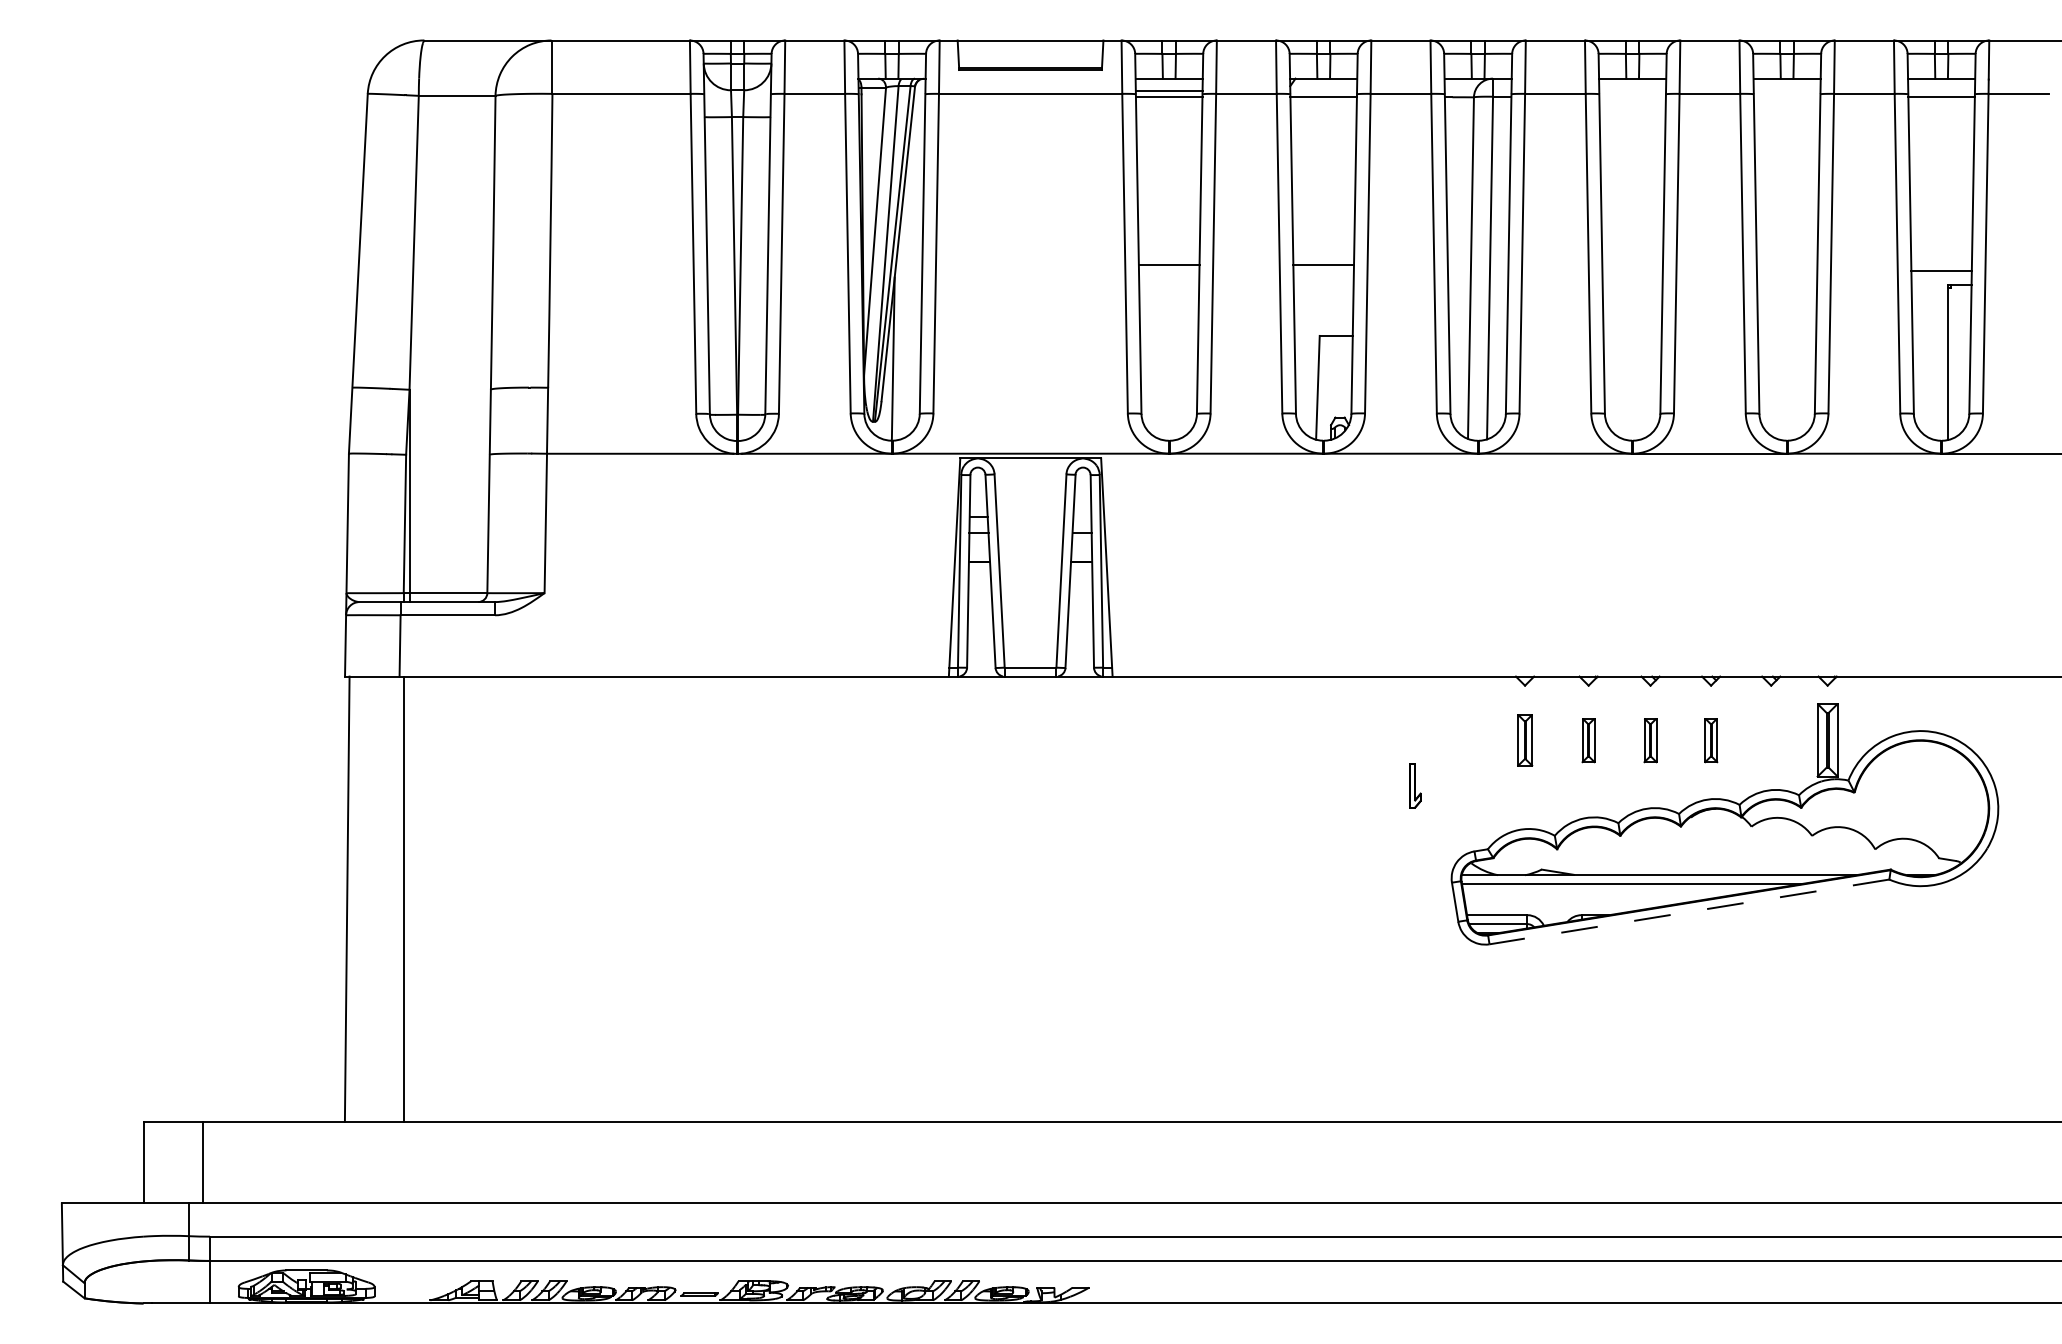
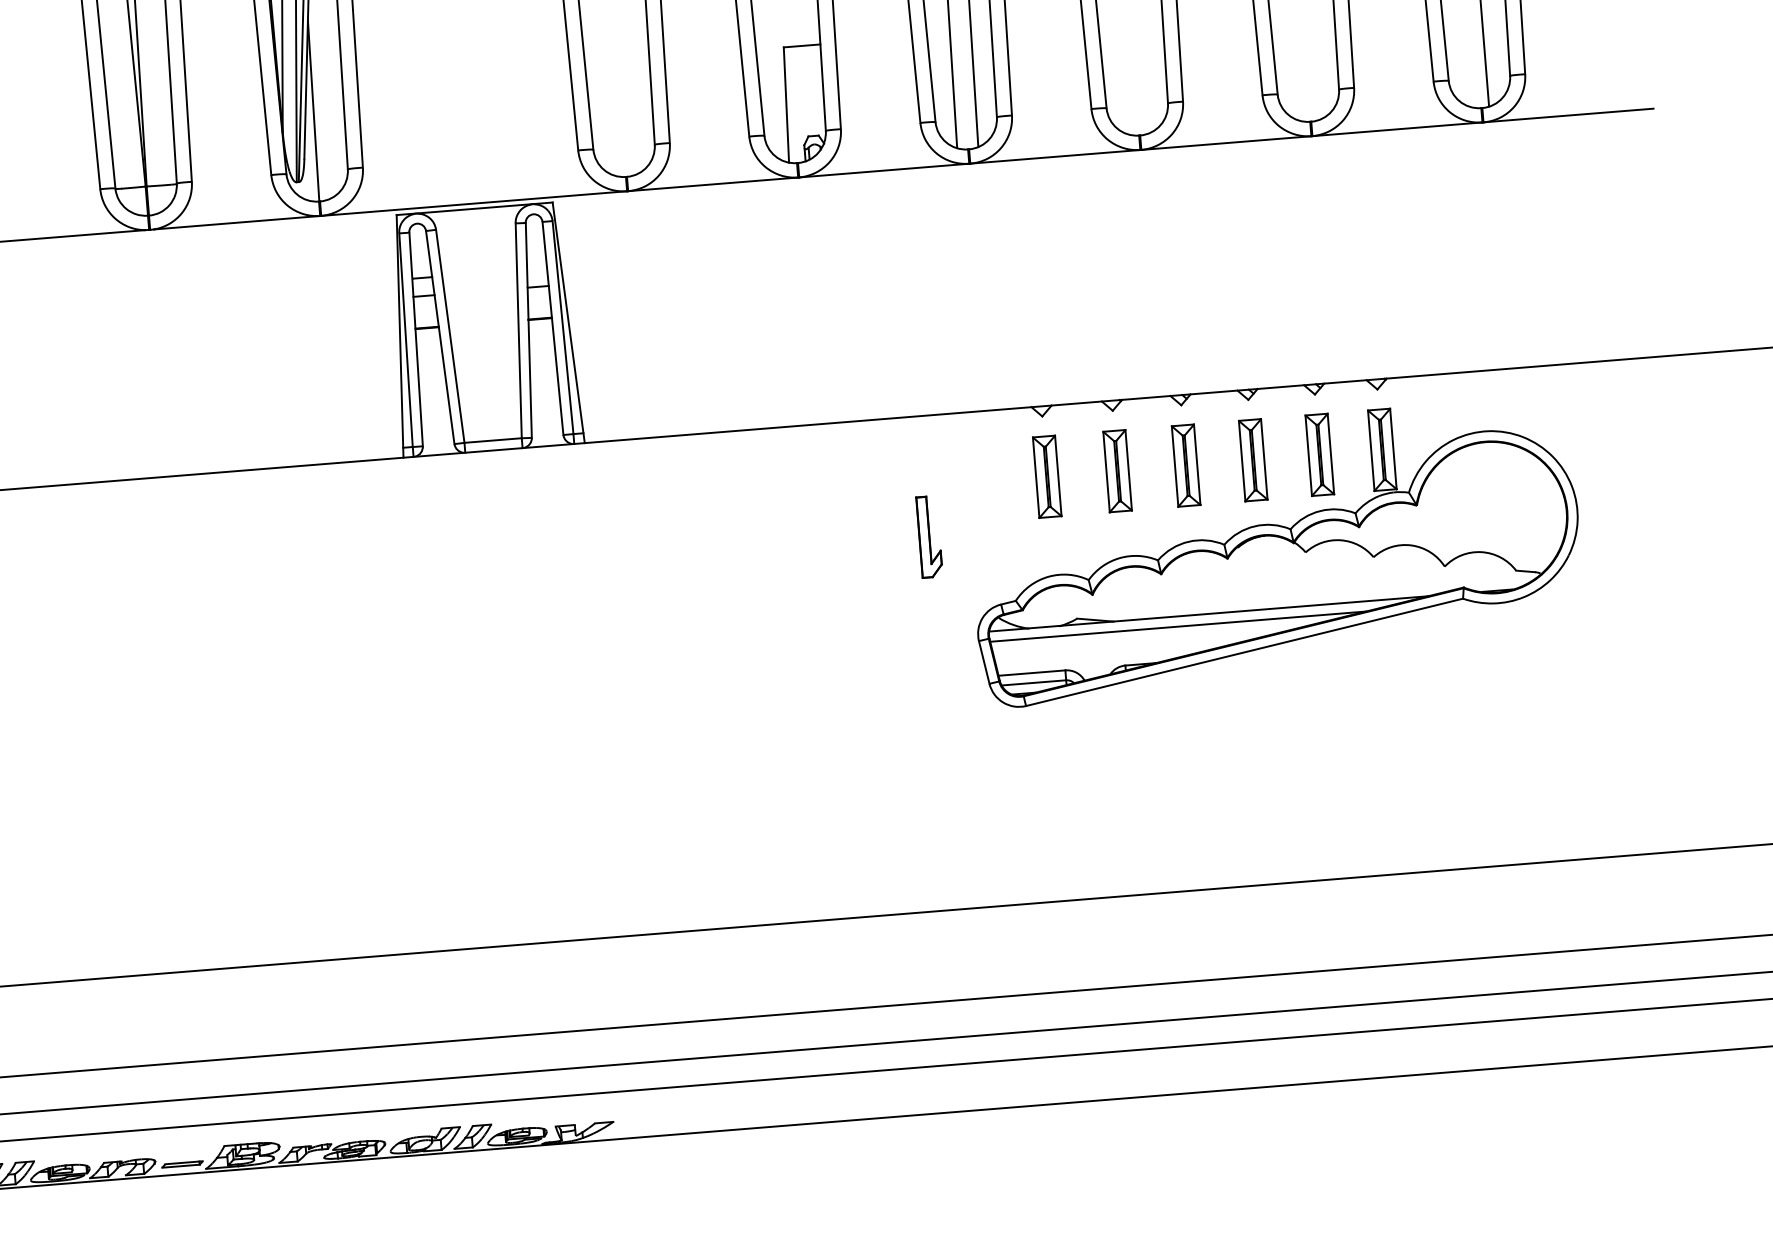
part: (1525, 740) -> (1047, 477), size x1.43
part: (1588, 740) -> (1117, 471), size x1.67
part: (1650, 740) -> (1186, 465), size x1.67
part: (1711, 740) -> (1253, 460), size x1.67
part: (1771, 740) -> (1320, 455), added
part: (1415, 785) -> (929, 536), size x1.67
line: (1689, 911) -> (1244, 651), dashed -> solid

